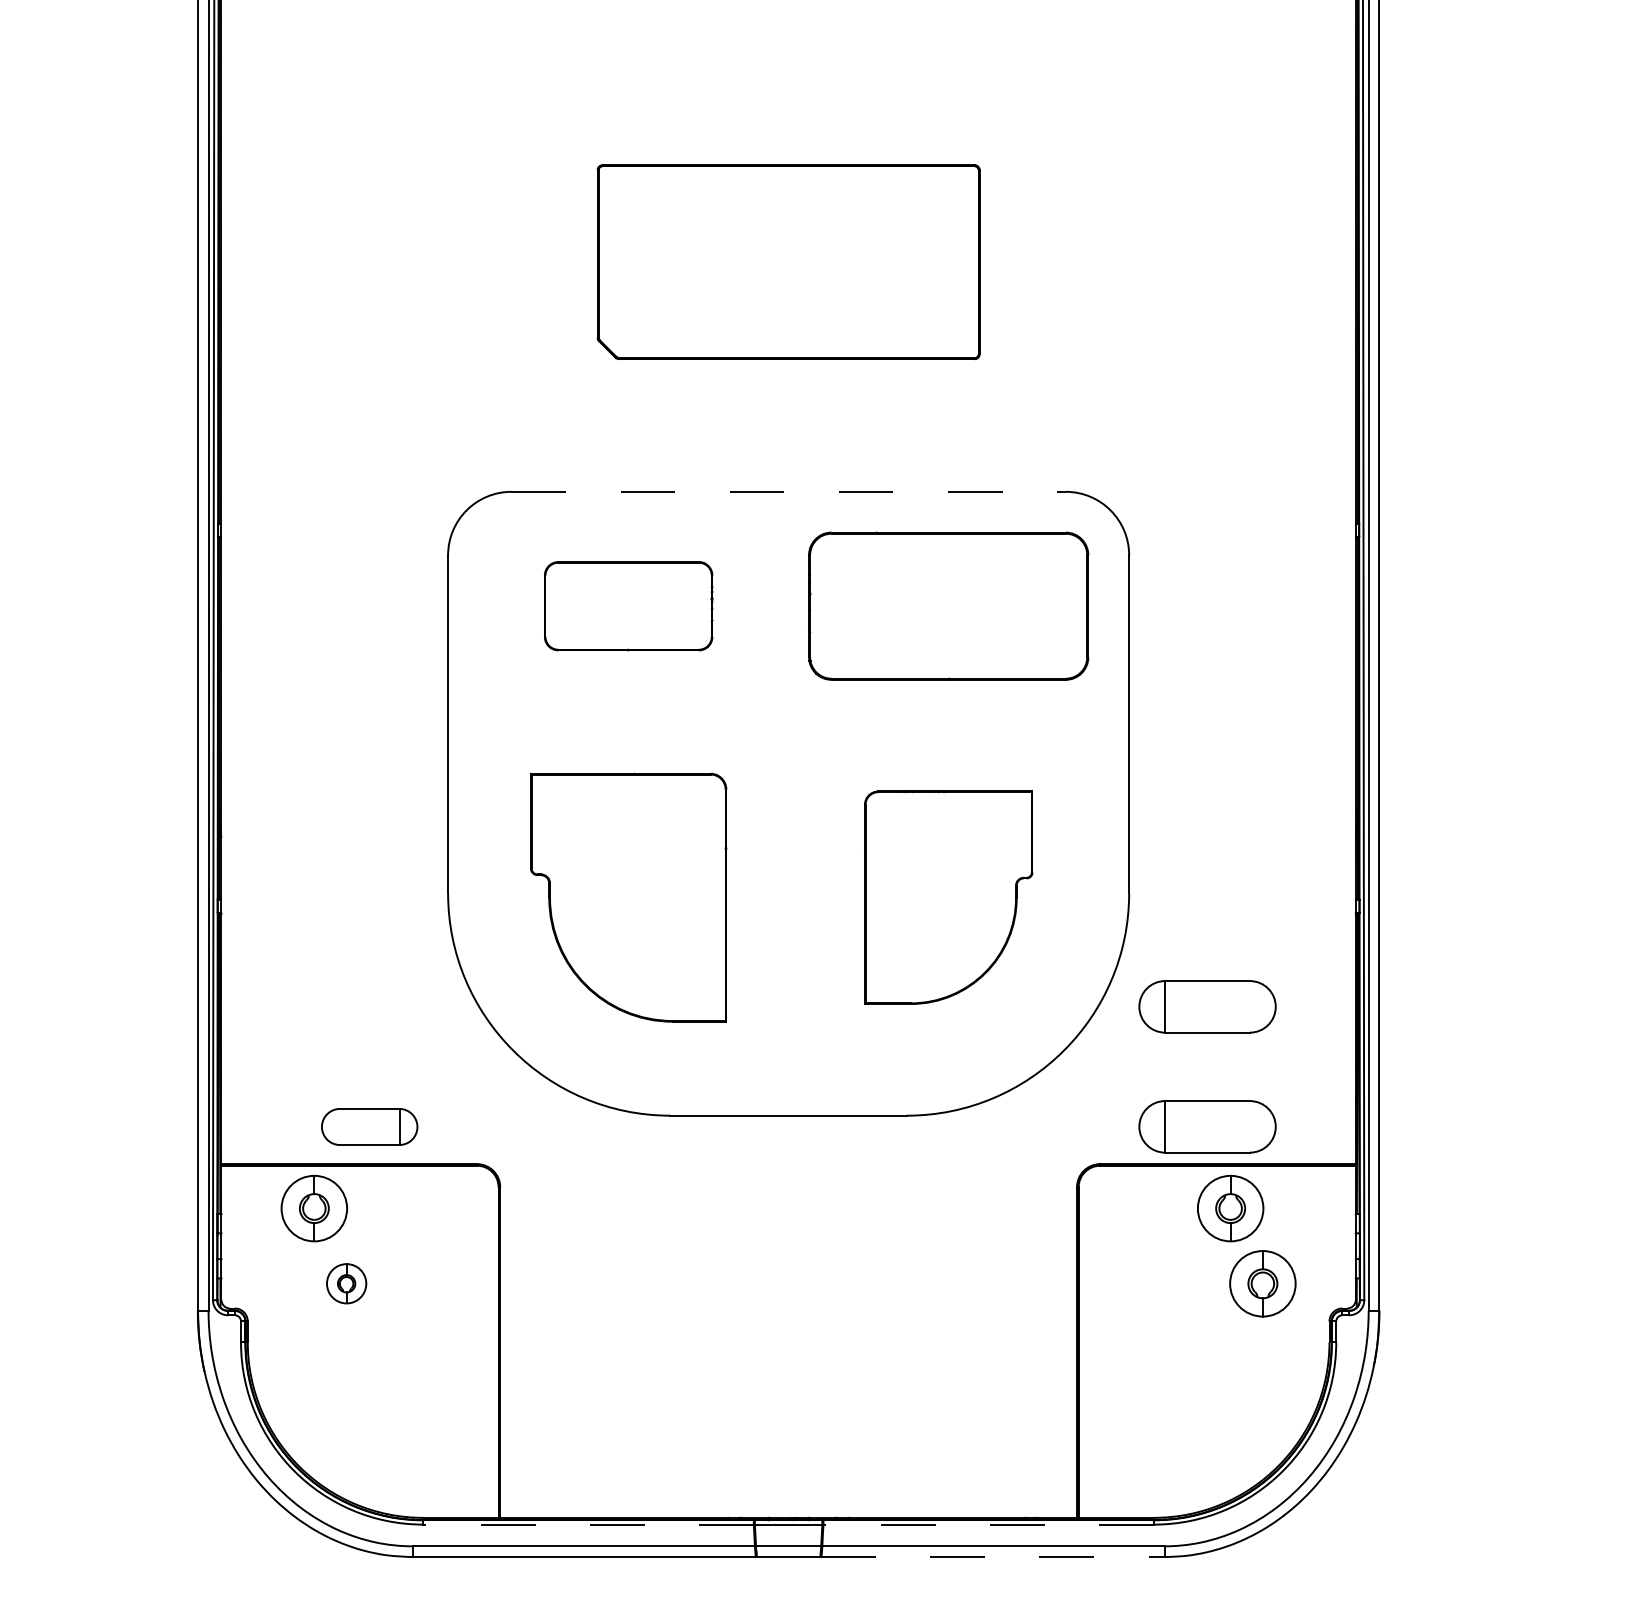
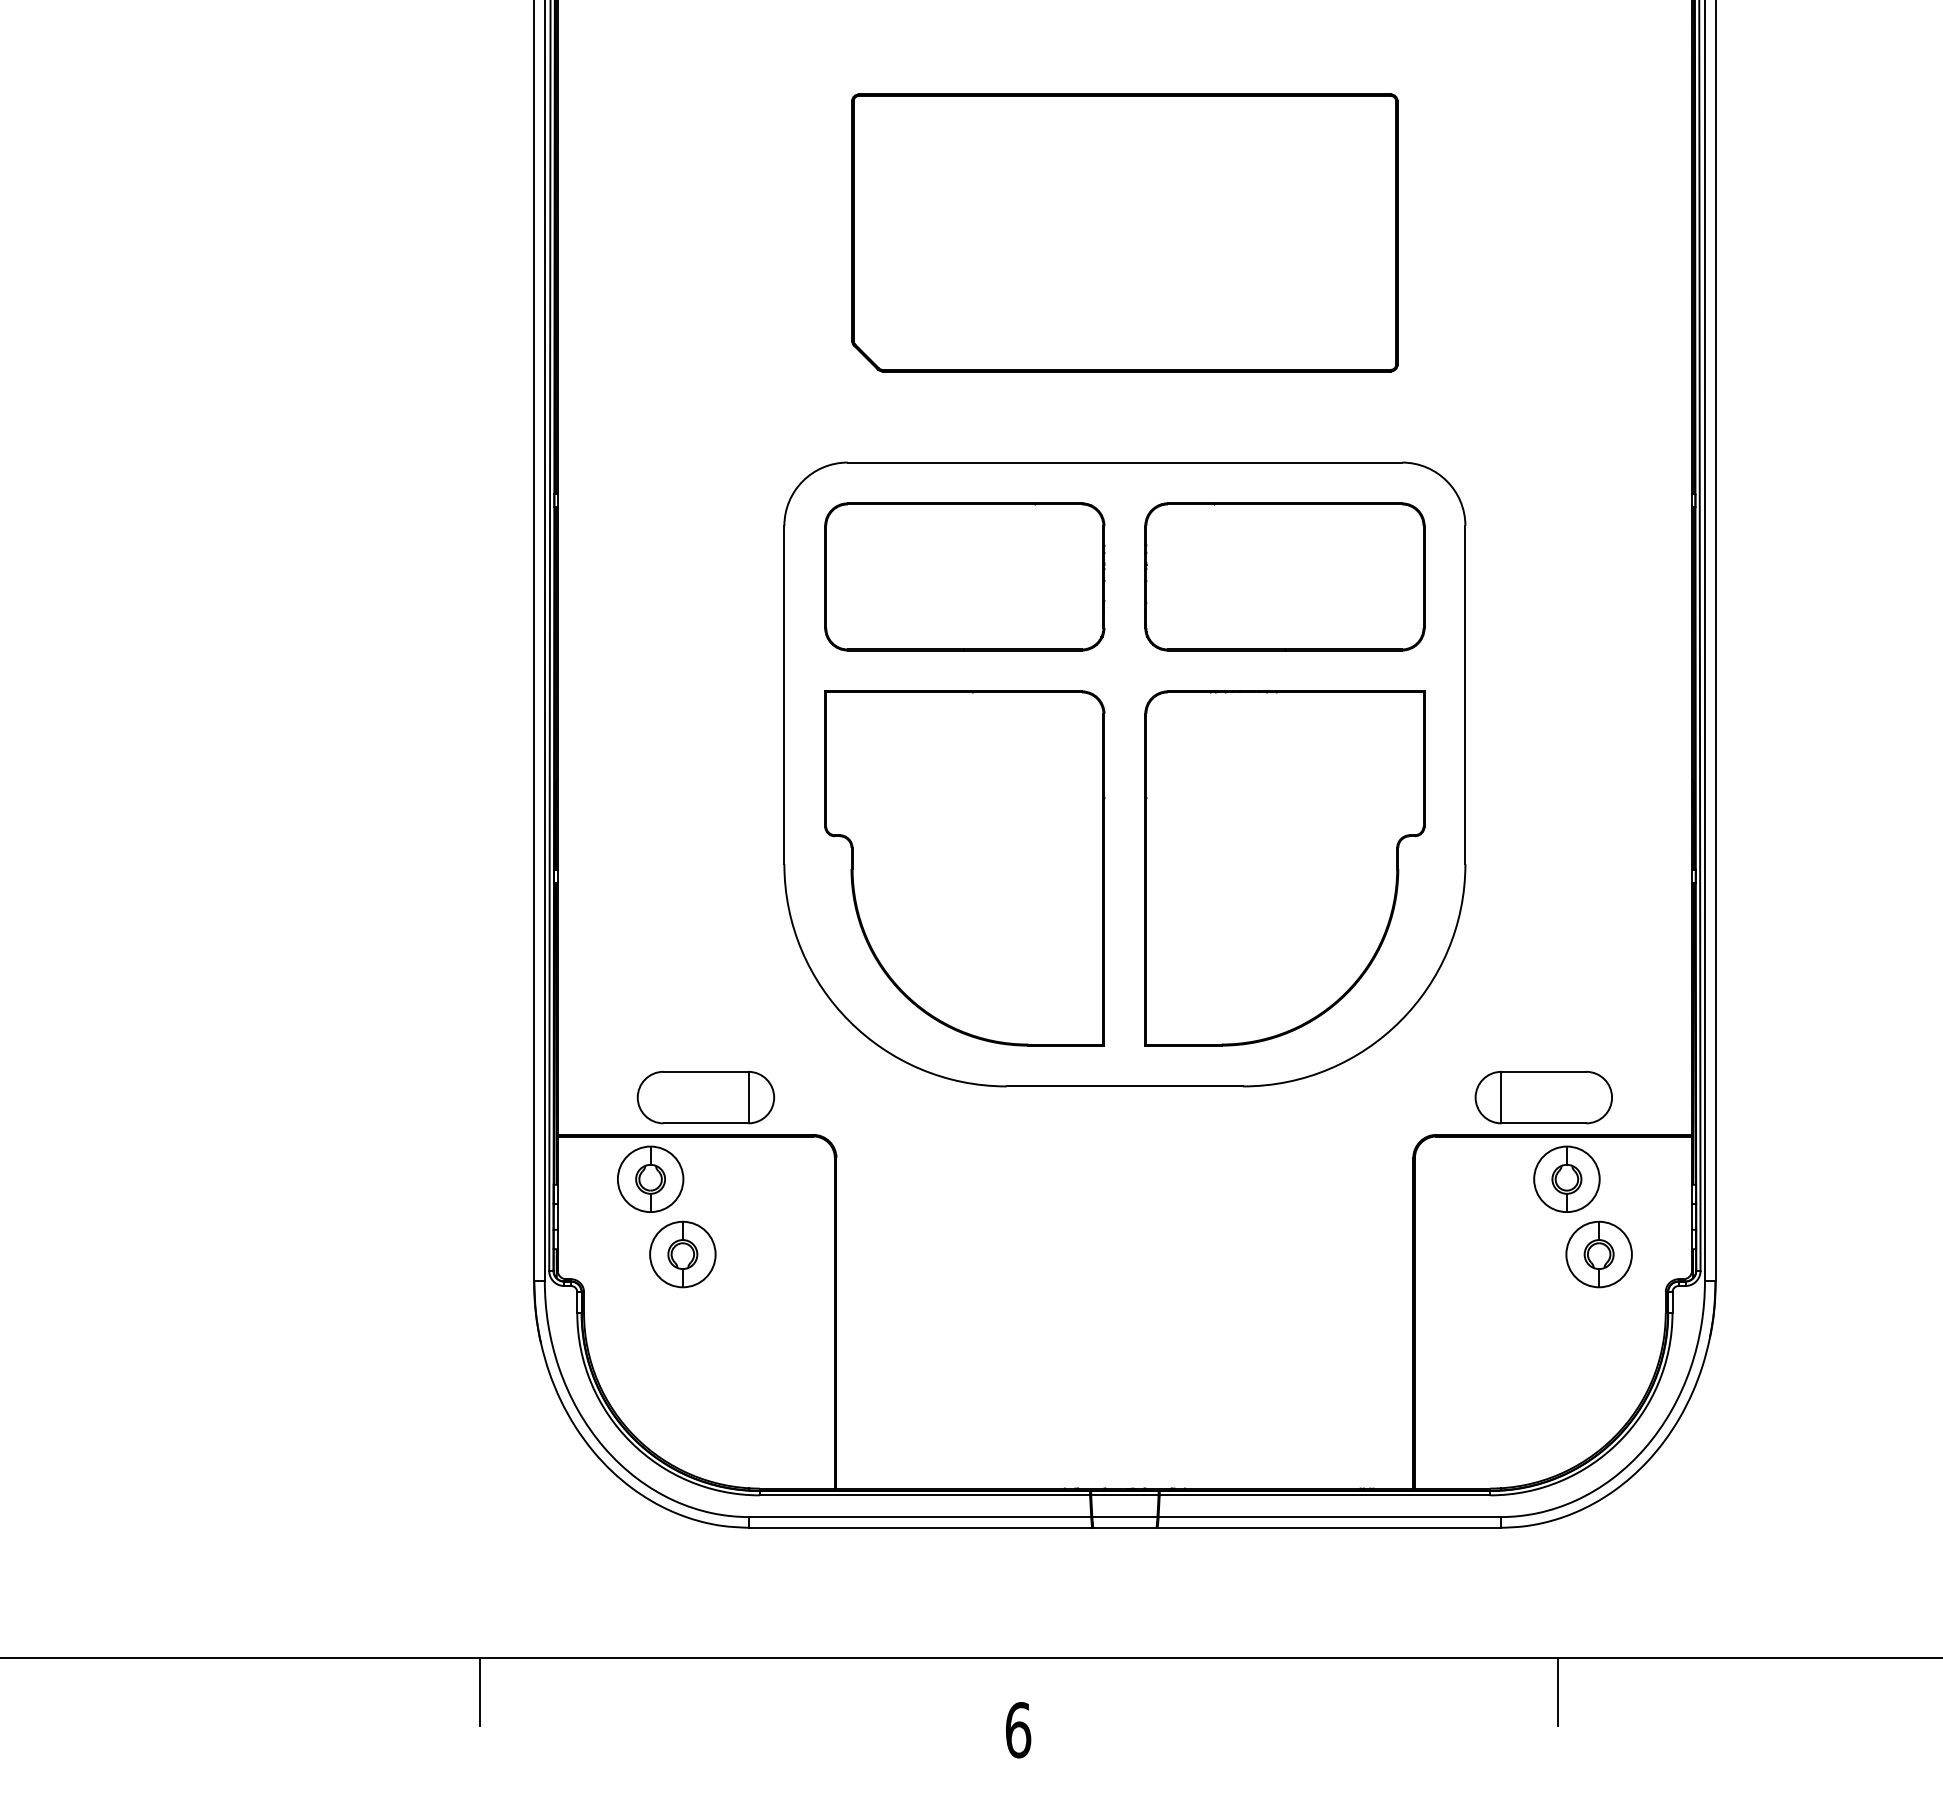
part: (788, 261) -> (1124, 232), size x1.43
line: (789, 491) -> (1125, 462), dashed -> solid
part: (628, 605) -> (964, 576), size x1.67
part: (628, 897) -> (964, 868), size x1.43
part: (948, 897) -> (1284, 868), size x1.67
part: (1207, 1006) -> (1543, 977), removed
part: (369, 1126) -> (705, 1097), size x1.43
part: (346, 1283) -> (682, 1254), size x1.67
line: (588, 1524) -> (924, 1495), dashed -> solid
line: (988, 1524) -> (1324, 1495), dashed -> solid
line: (993, 1556) -> (1329, 1527), dashed -> solid

